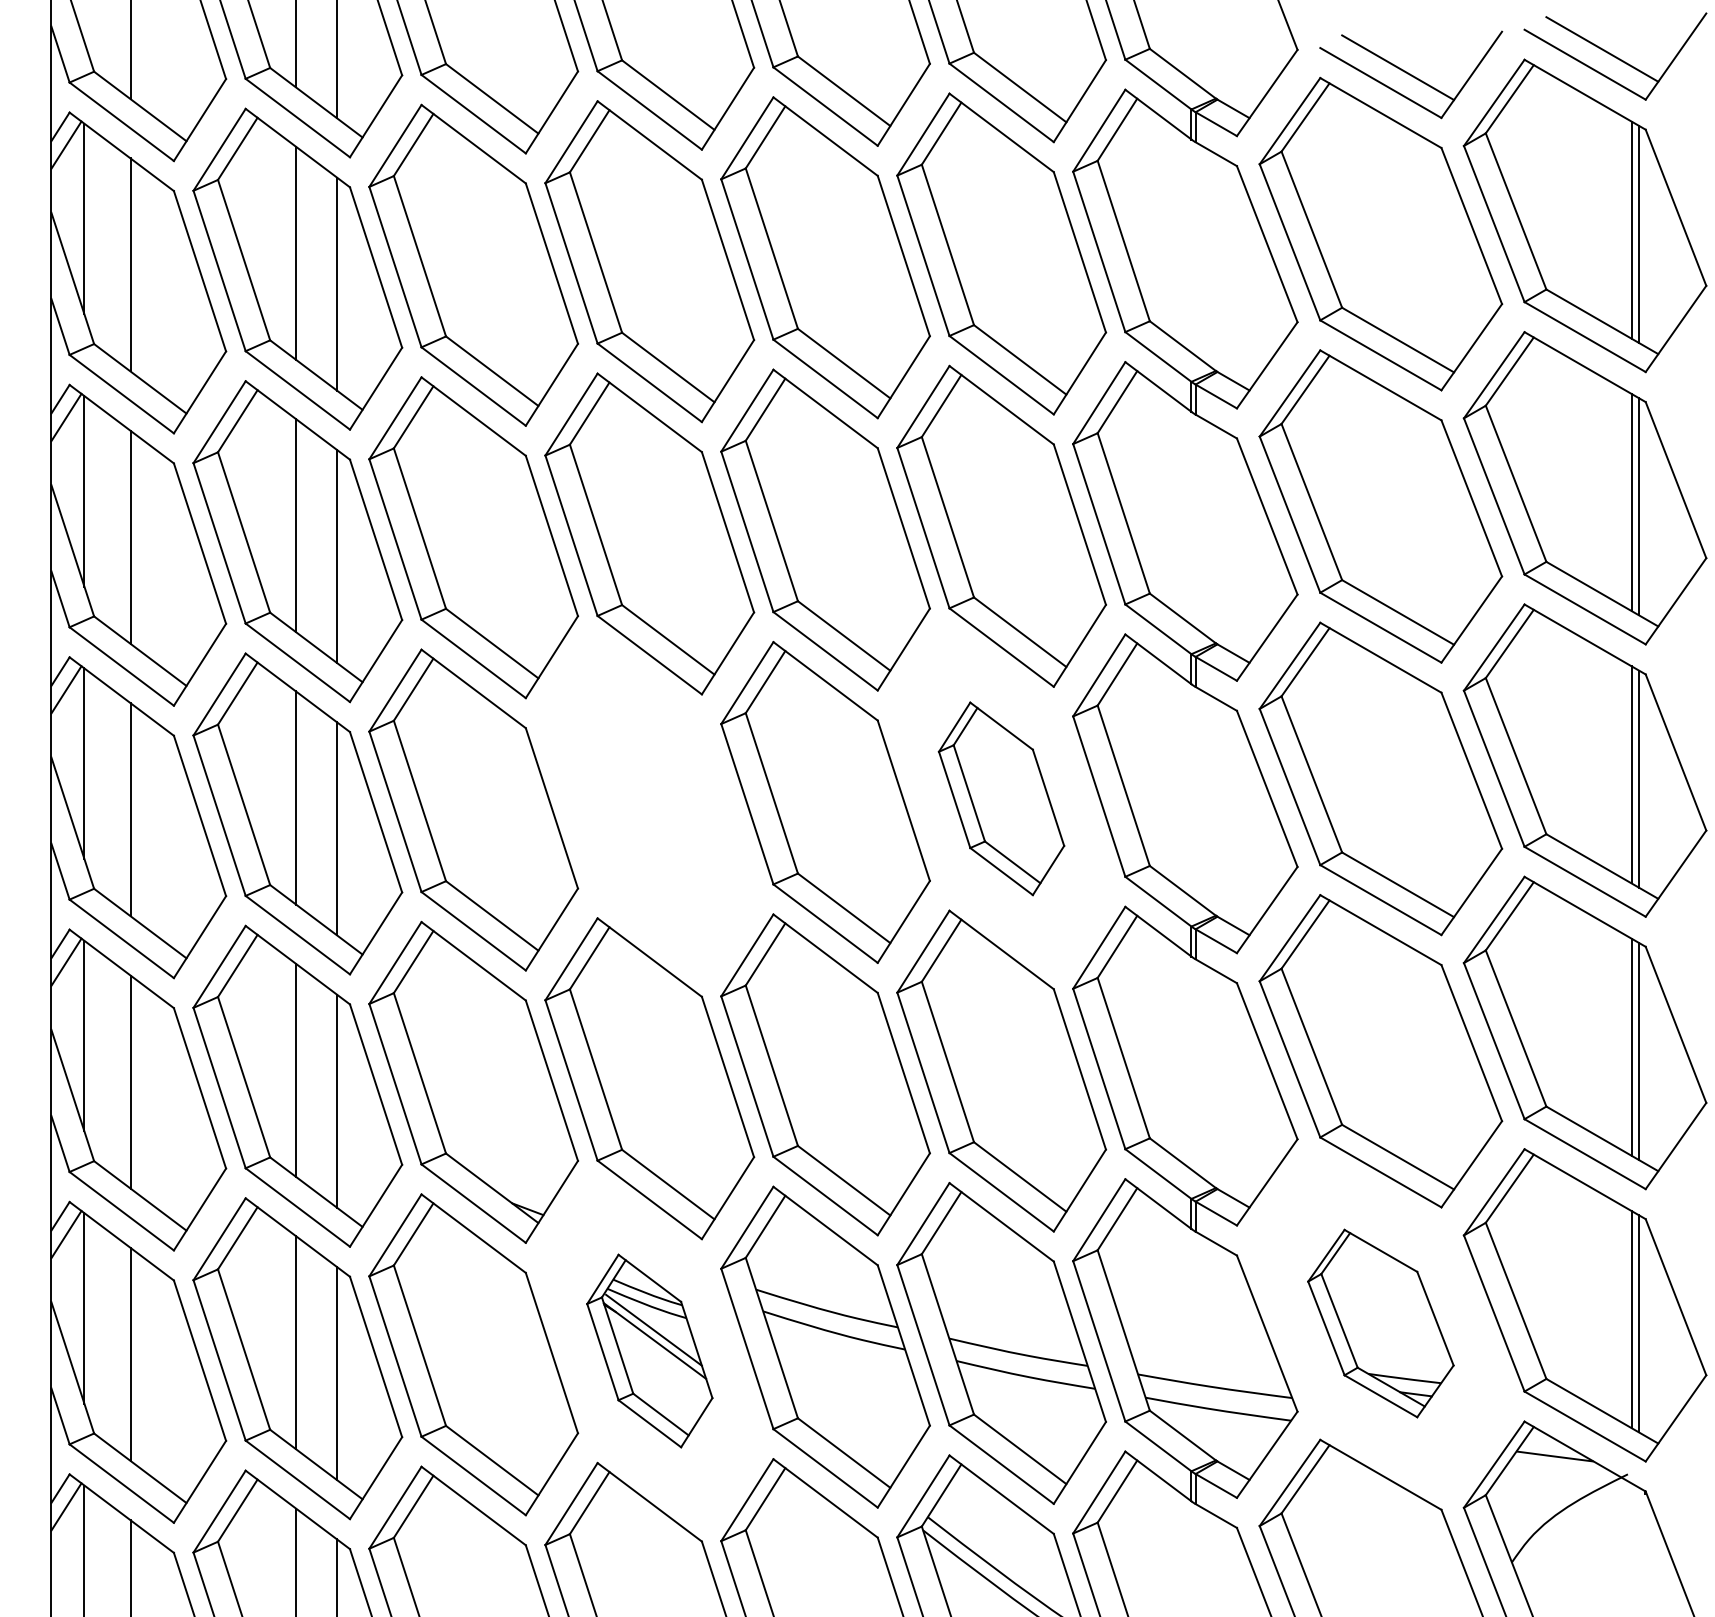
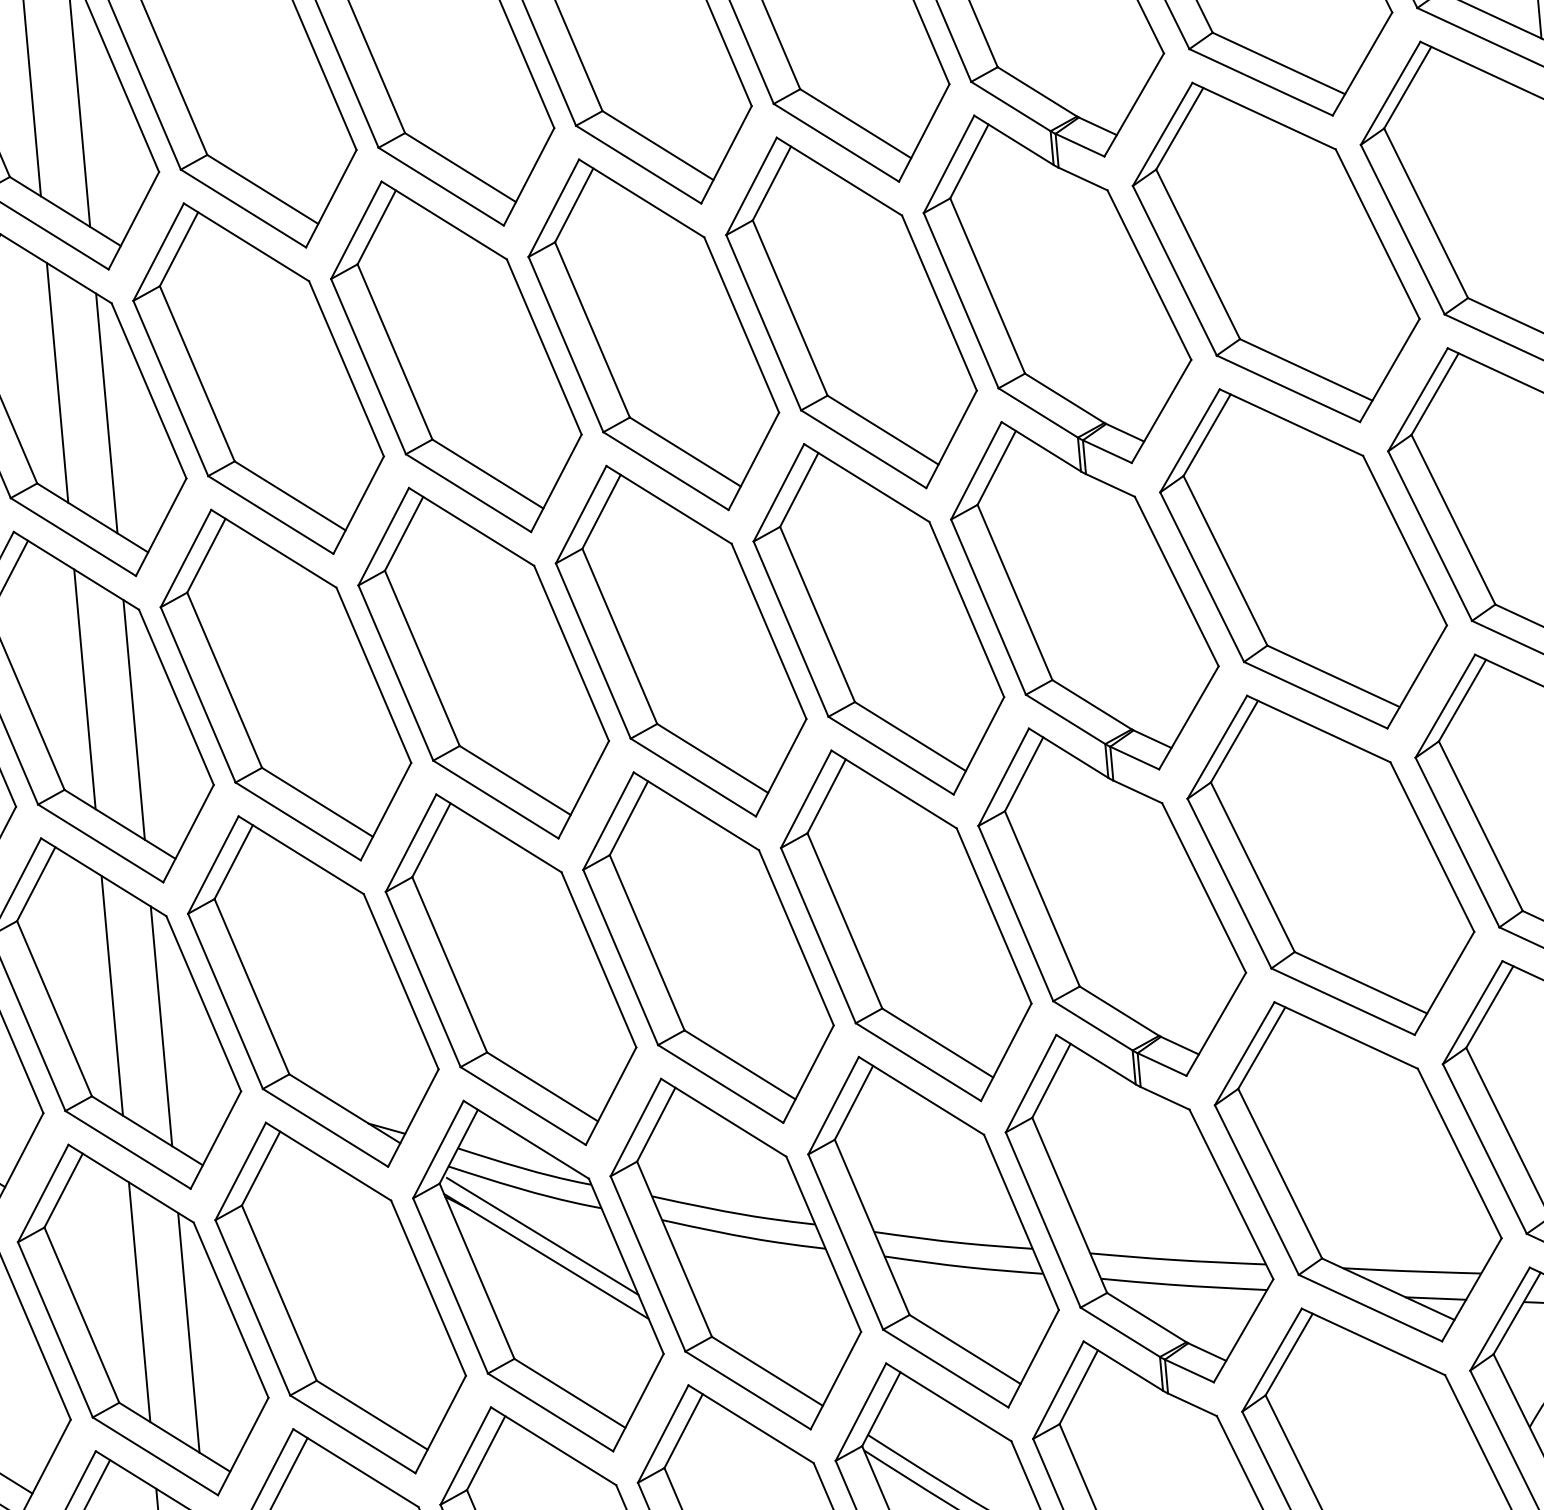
part: (1001, 798) -> (878, 619), size x1.67
part: (649, 805) -> (483, 662), added
part: (1380, 1323) -> (1357, 1171), size x1.67
part: (649, 1350) -> (538, 1275), size x1.67

